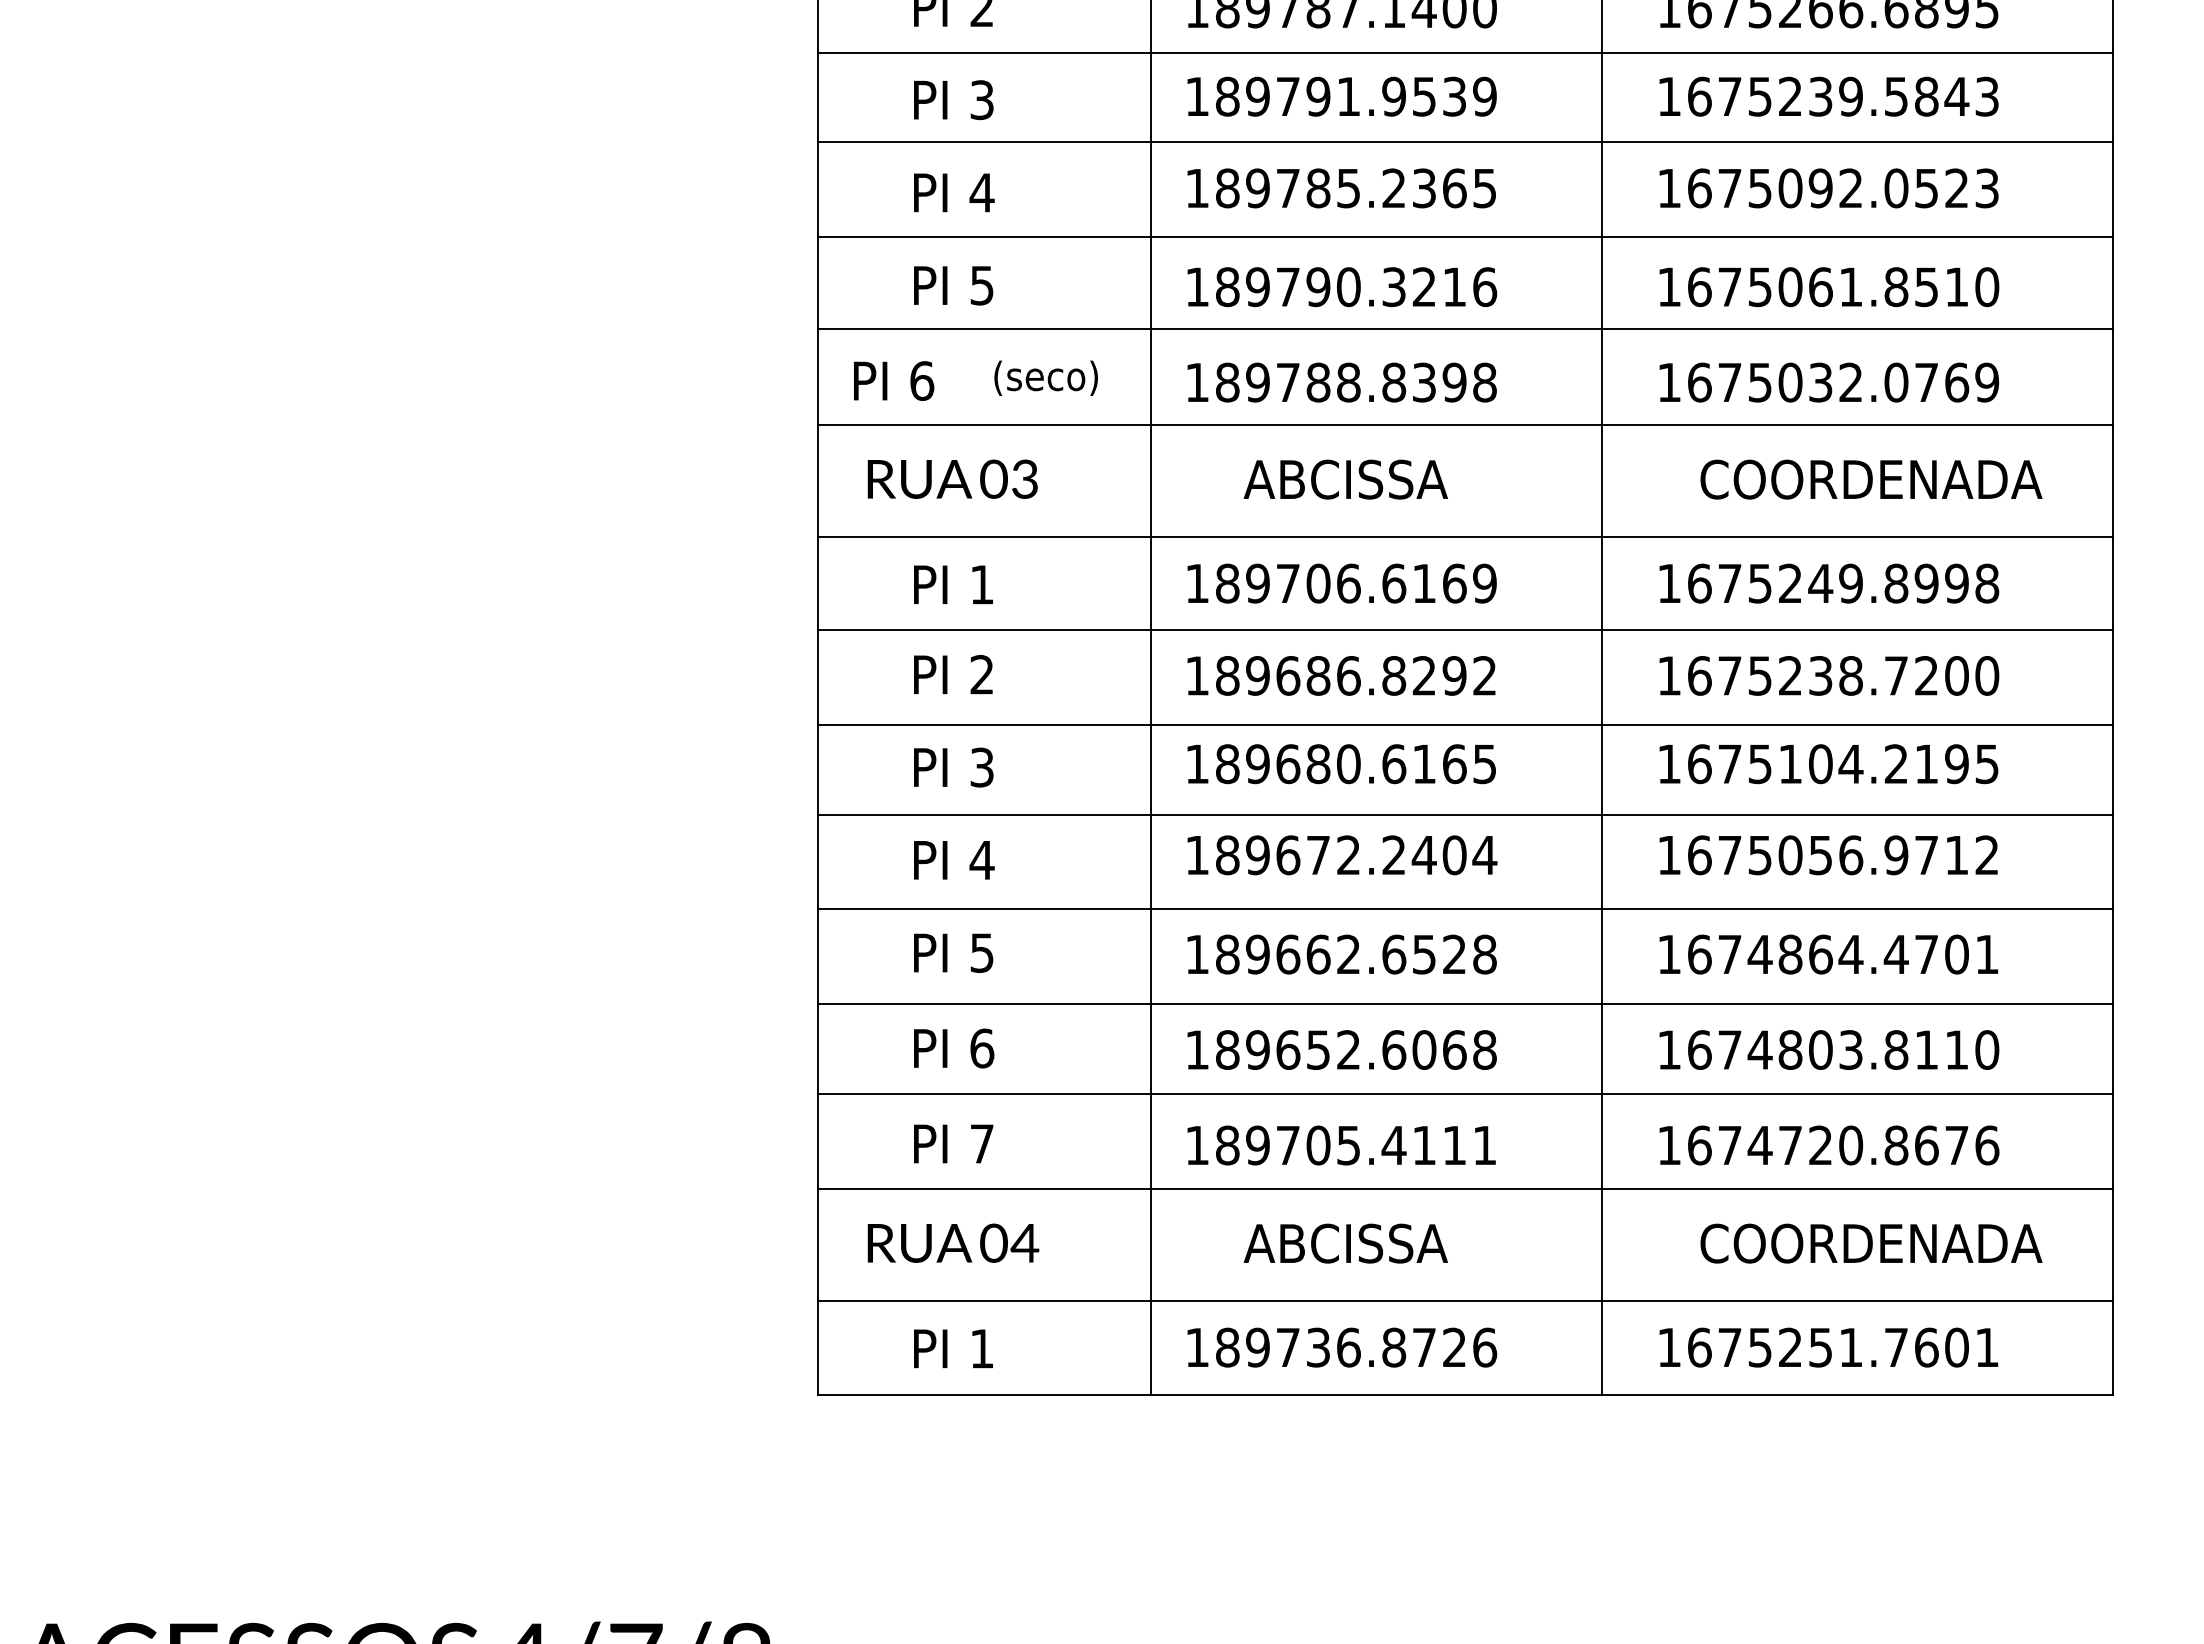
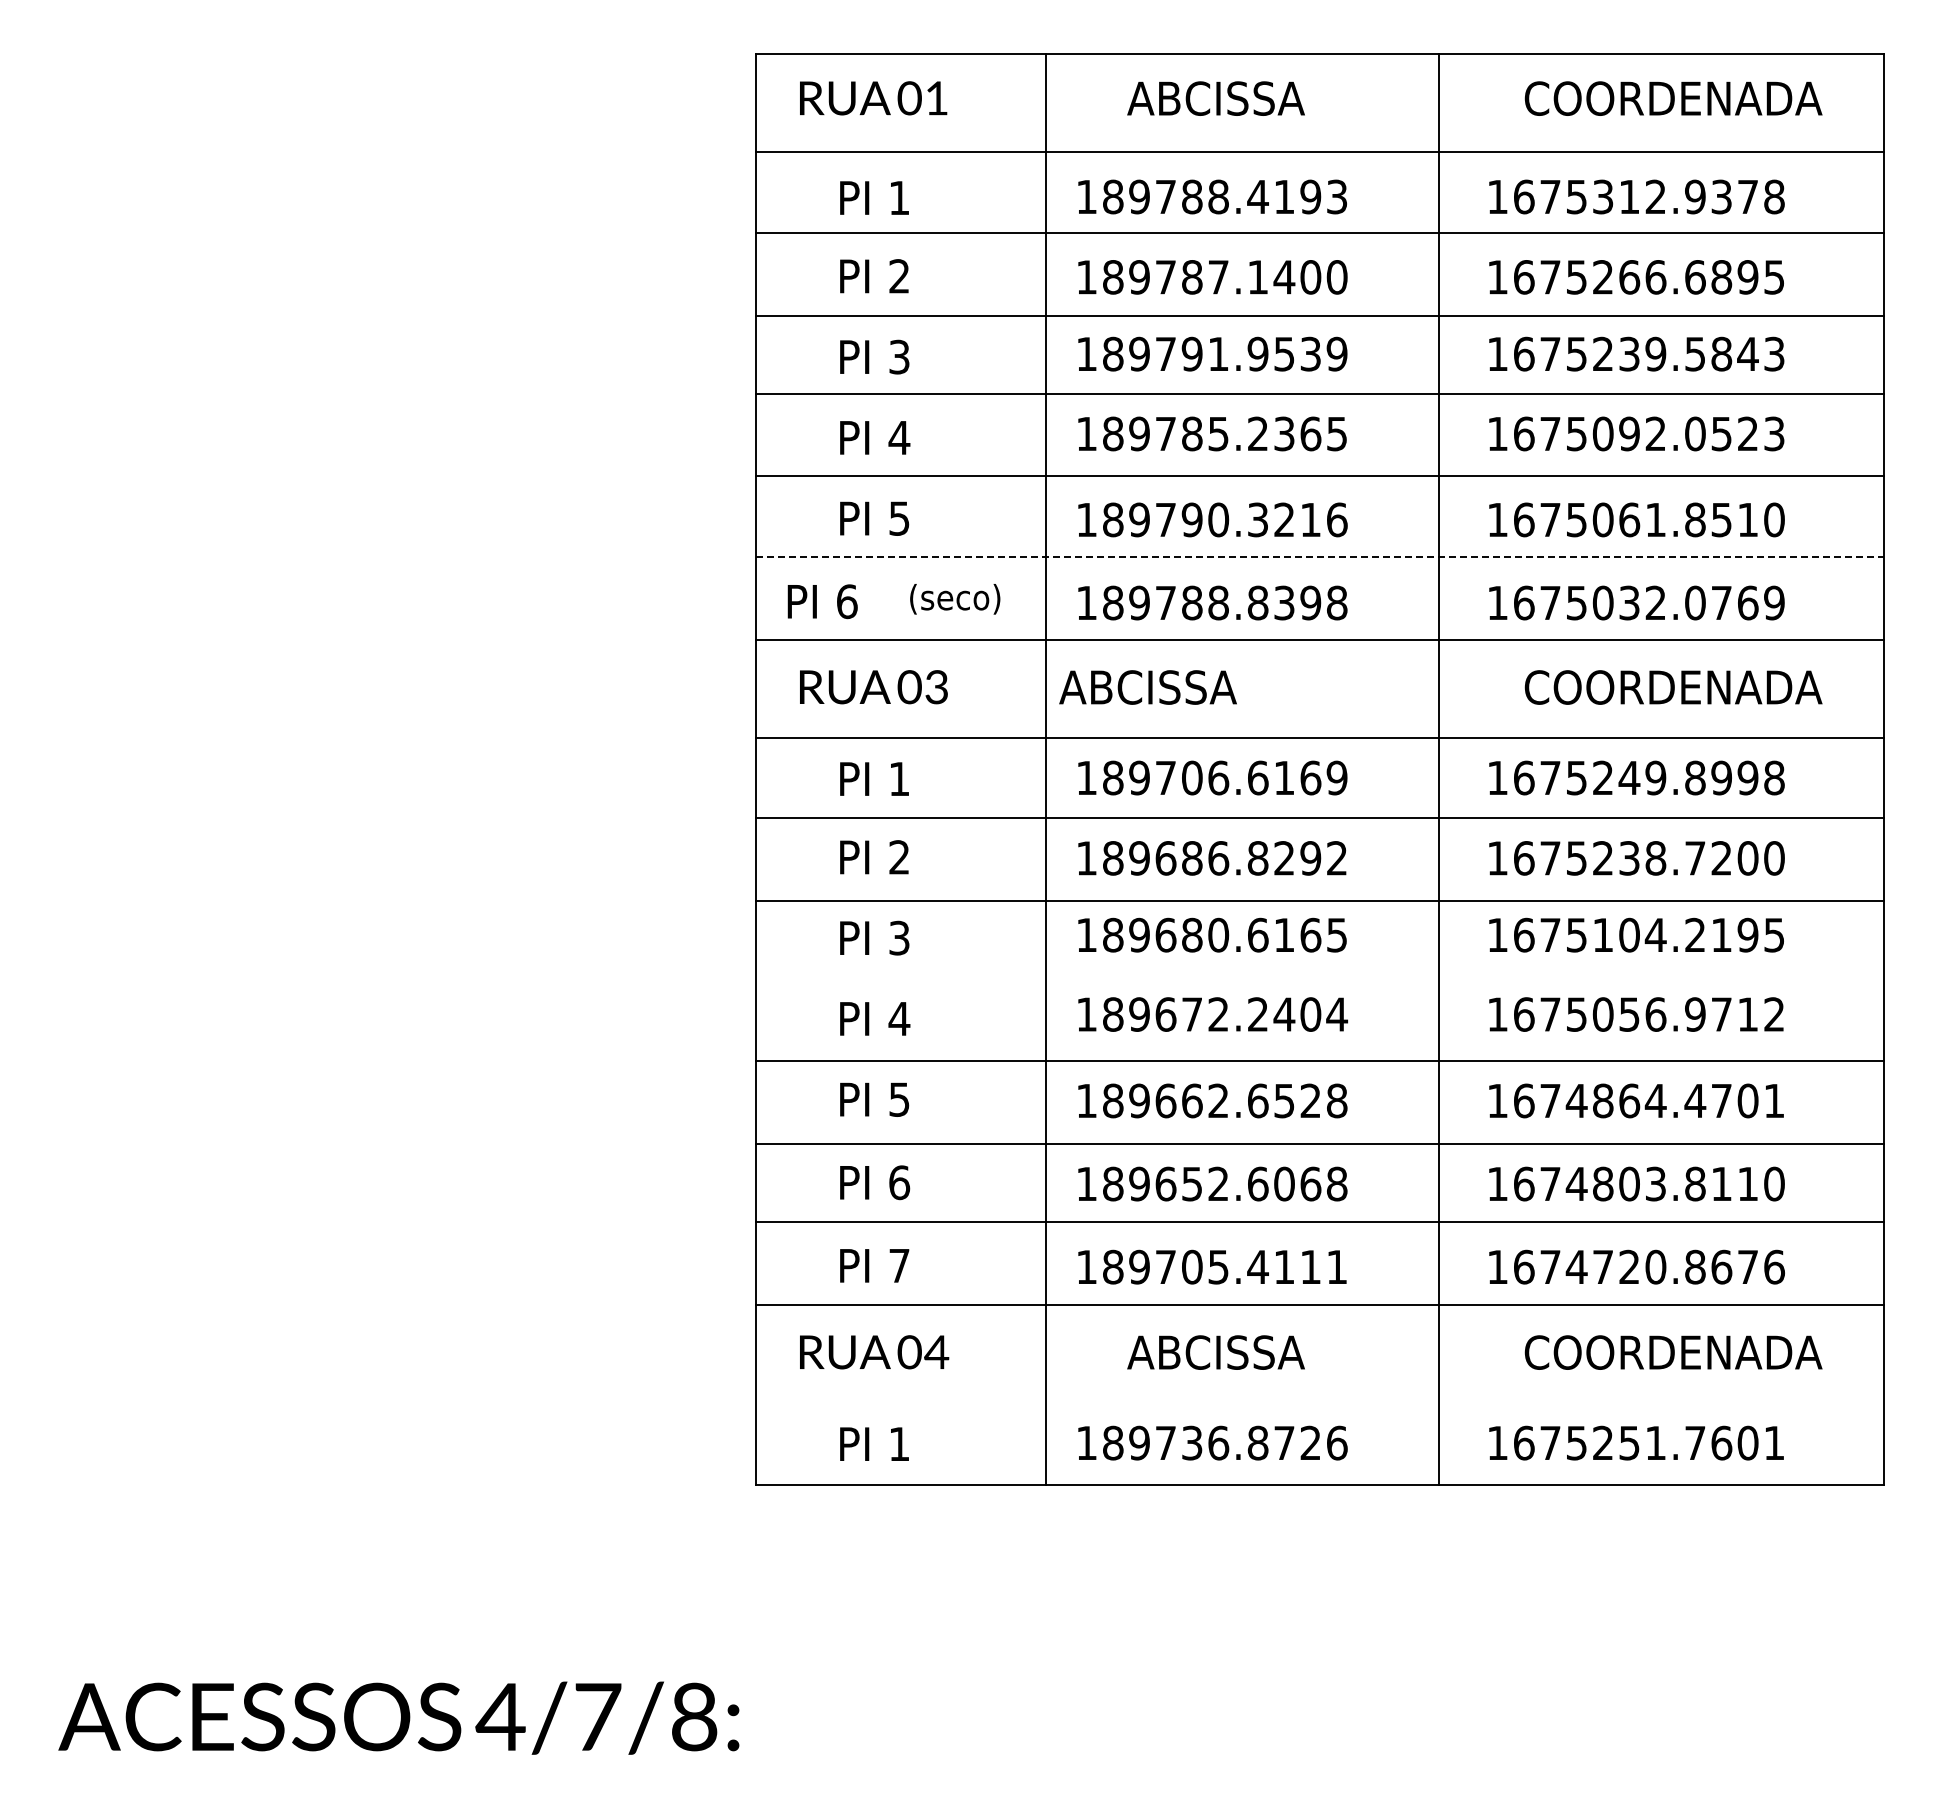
line: (1465, 329) -> (1320, 556), solid -> dashed
text: (1345, 479) -> (1147, 687), moved
line: (1464, 815) -> (1319, 979), removed
line: (1464, 1300) -> (1319, 1402), removed

